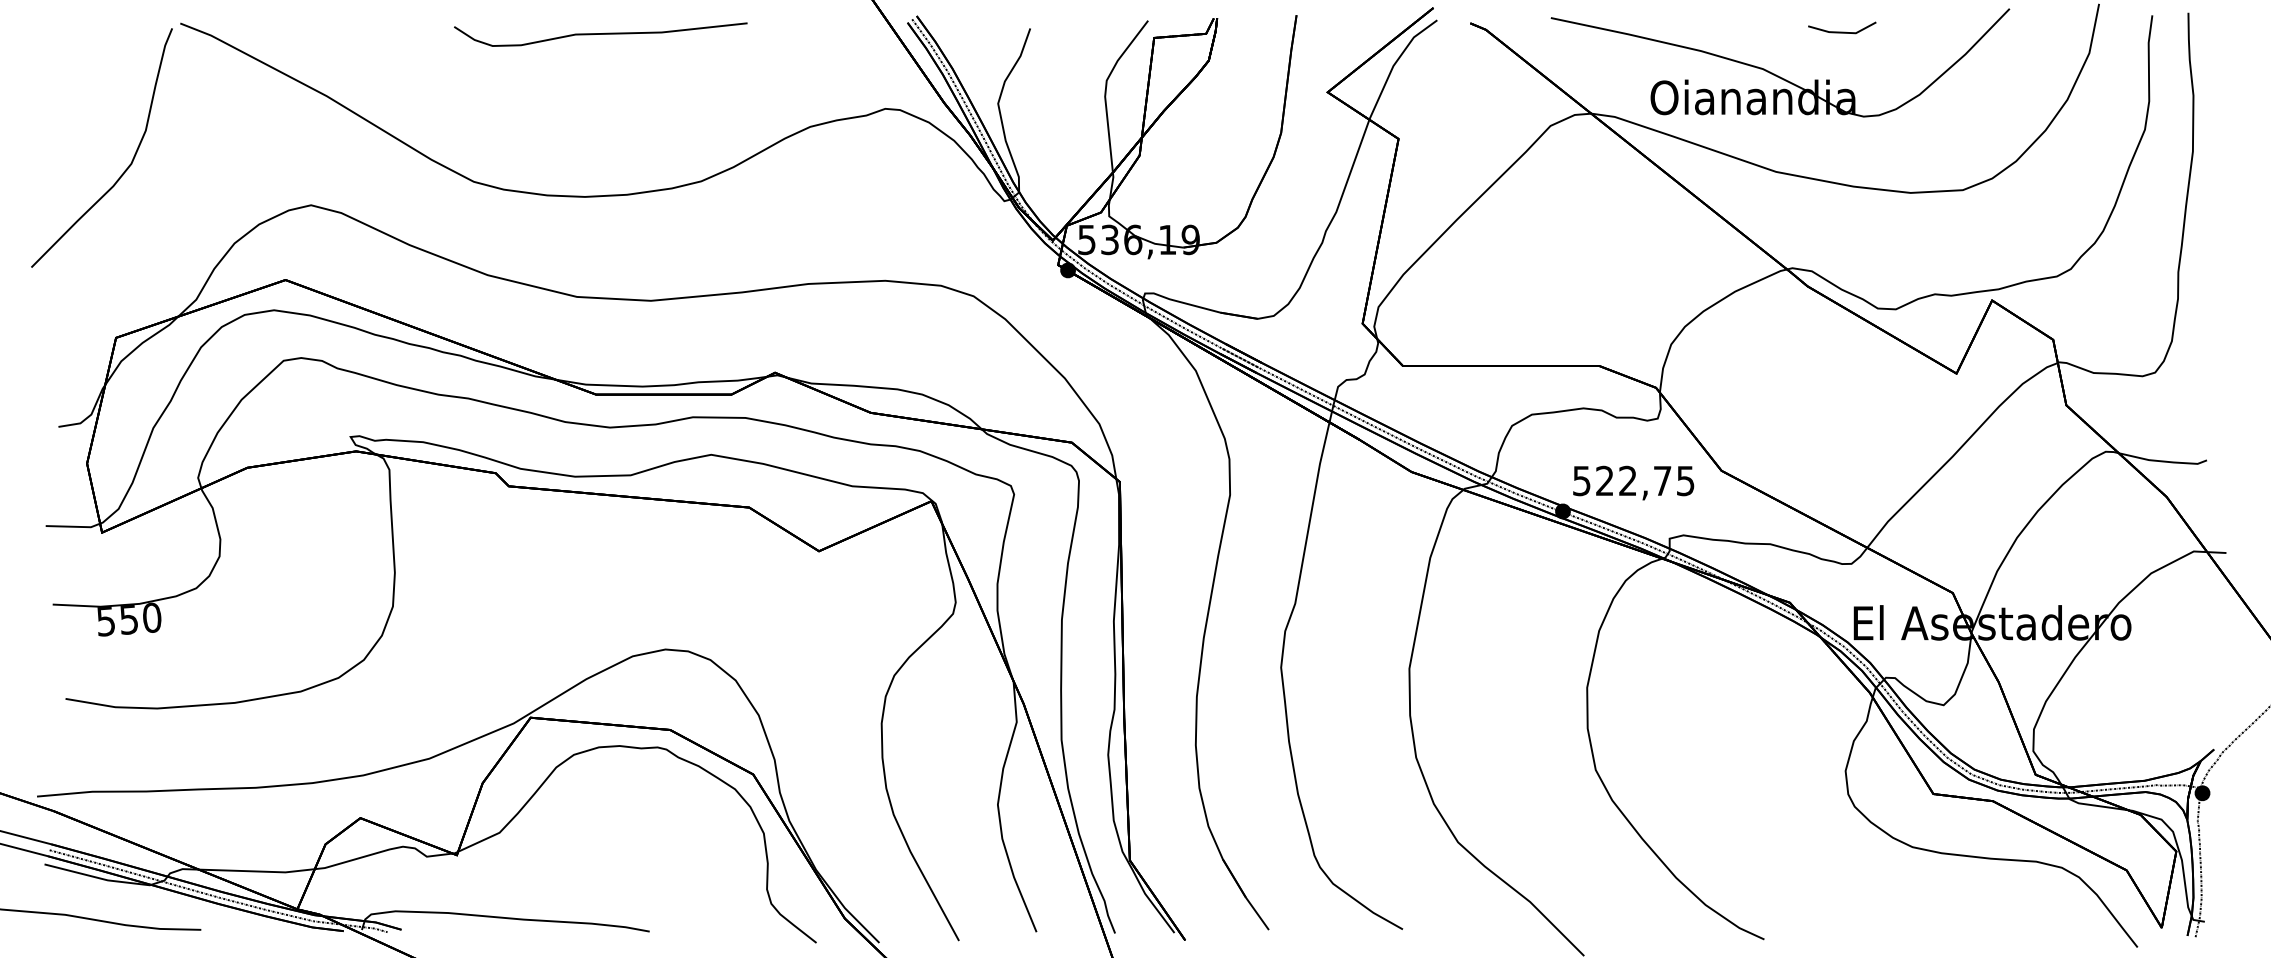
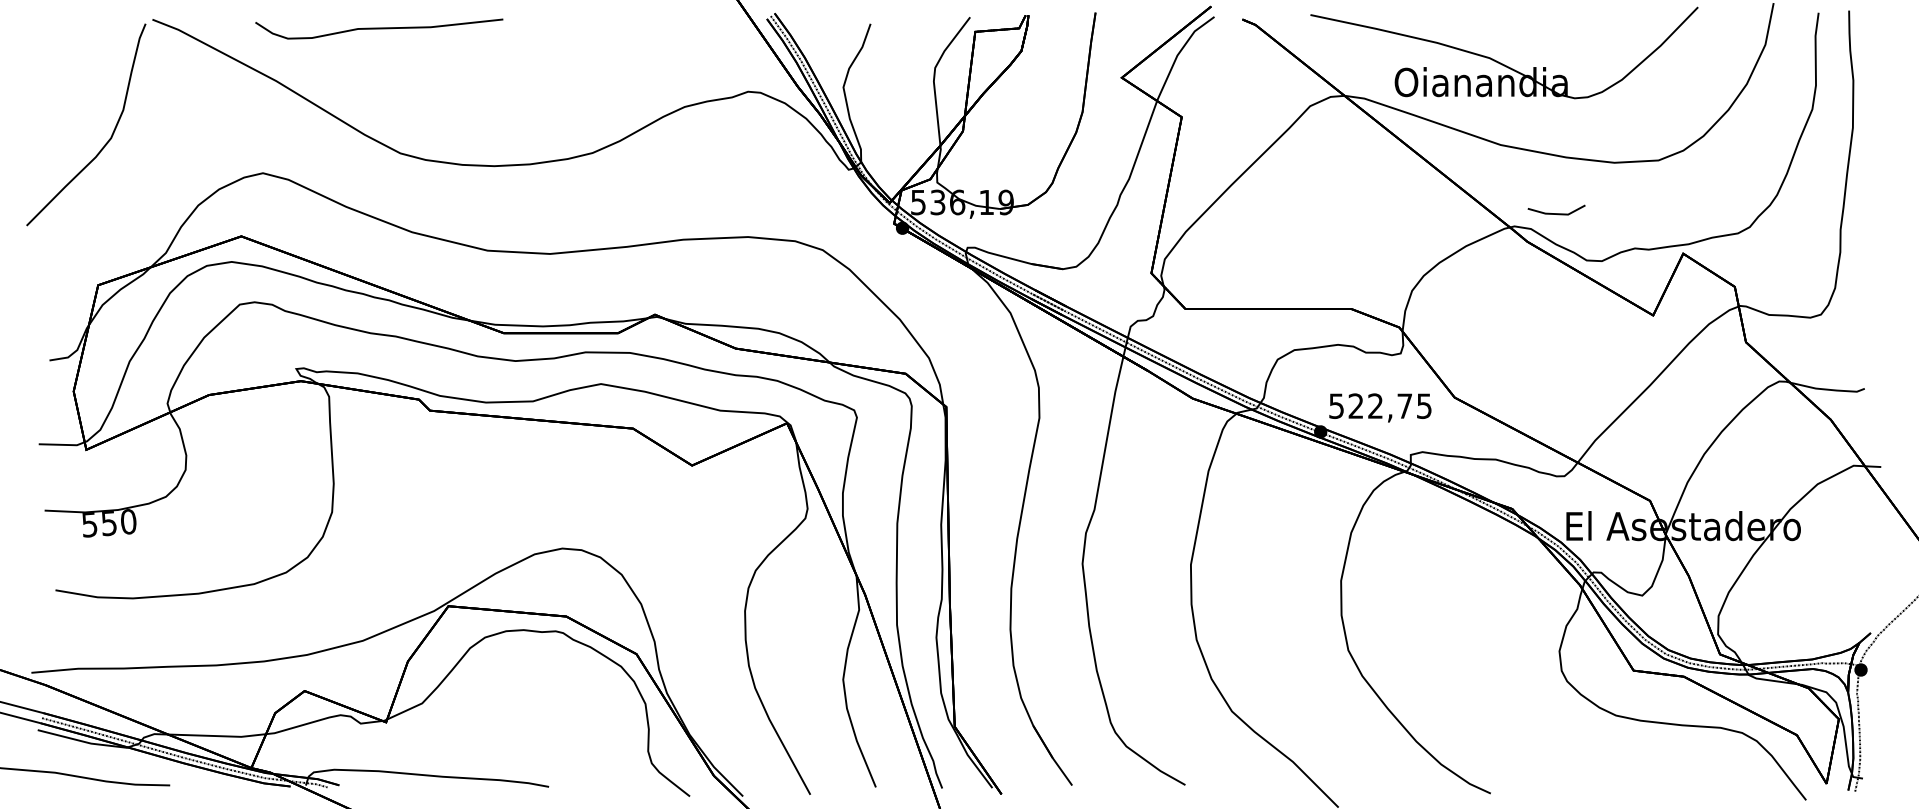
line: (1842, 31) -> (1556, 213), moved
part: (600, 34) -> (379, 28), moved

